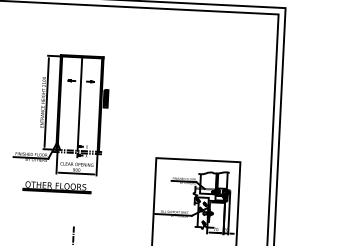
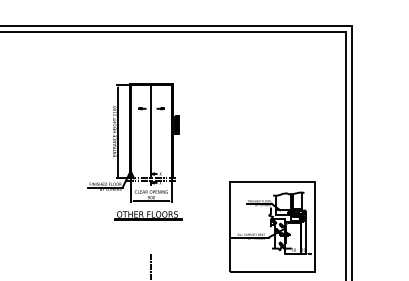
part: (56, 187) -> (148, 215), moved

